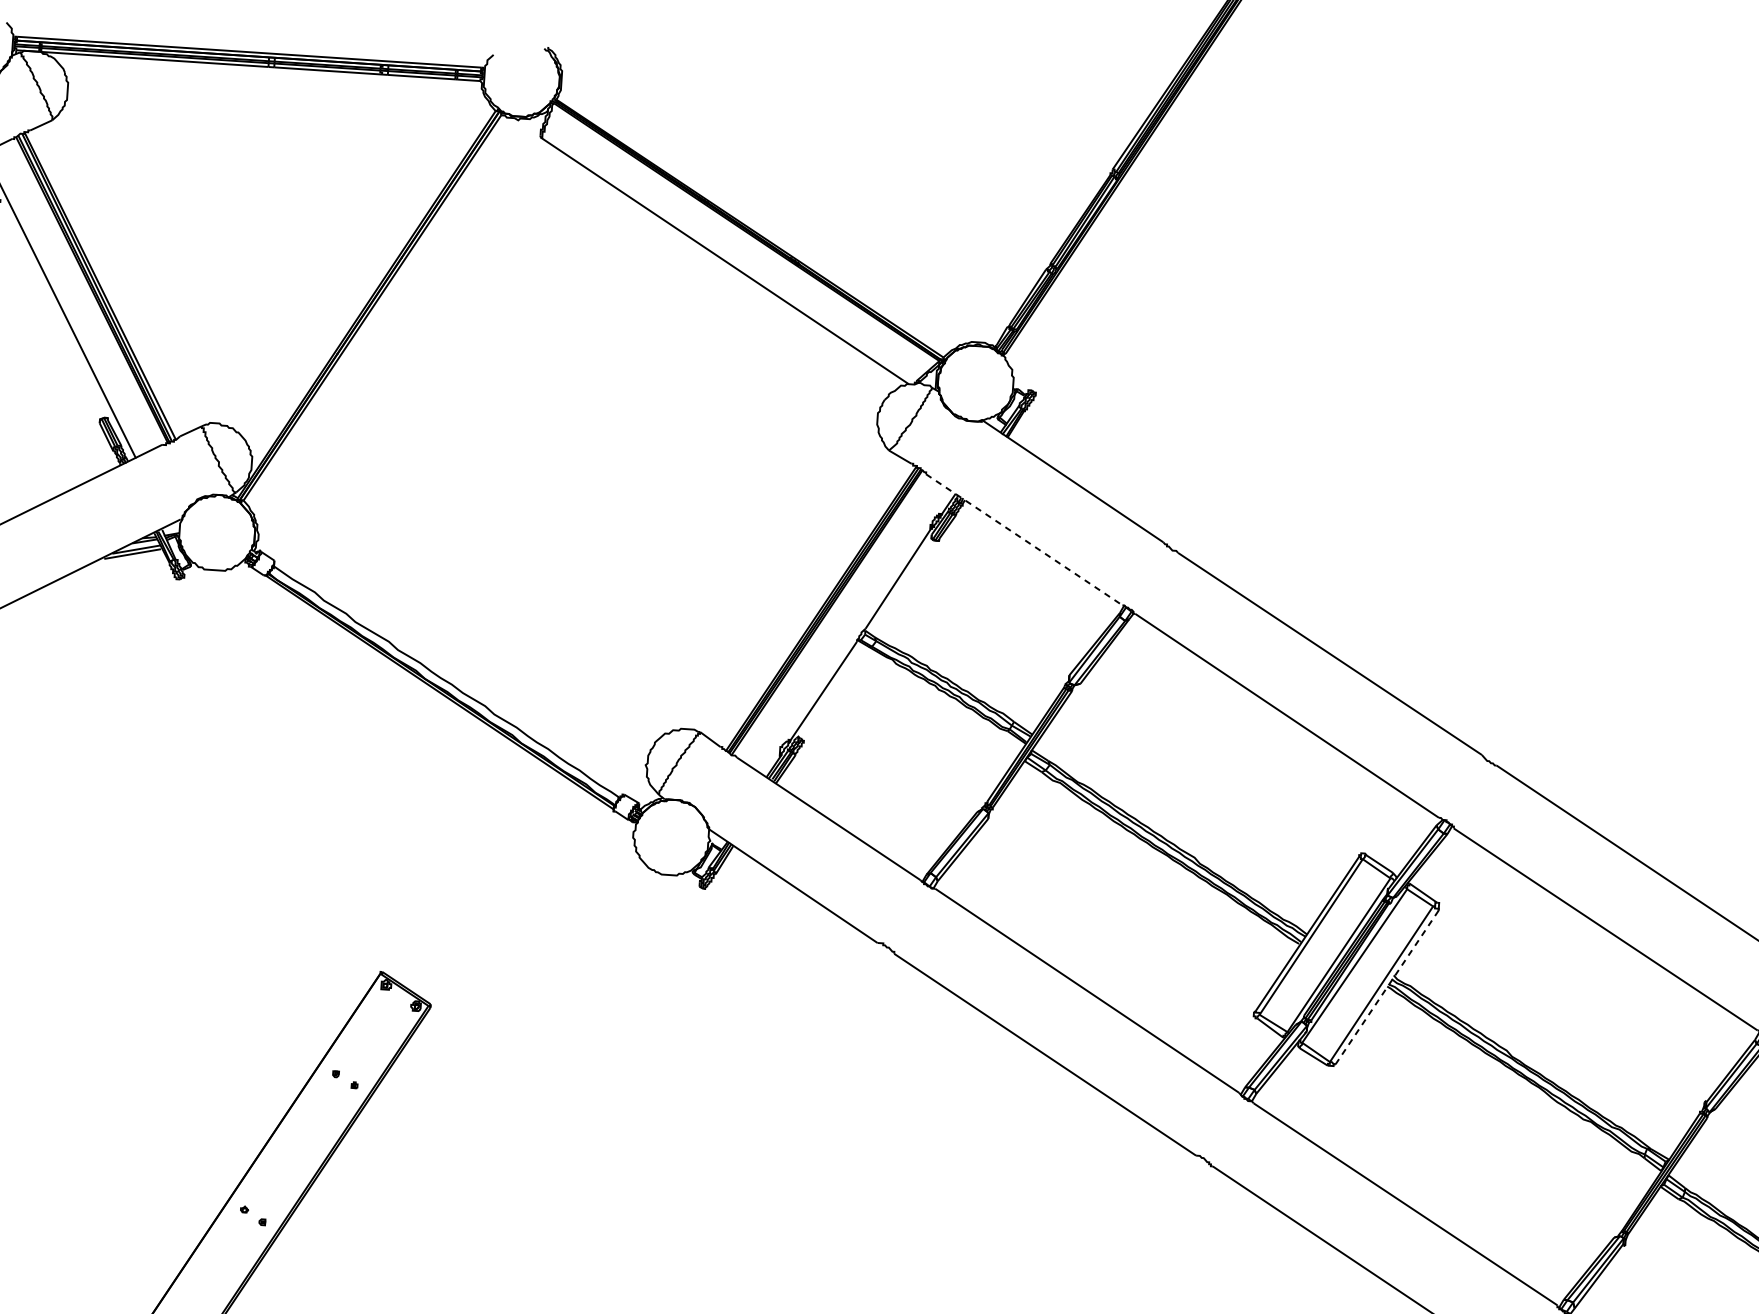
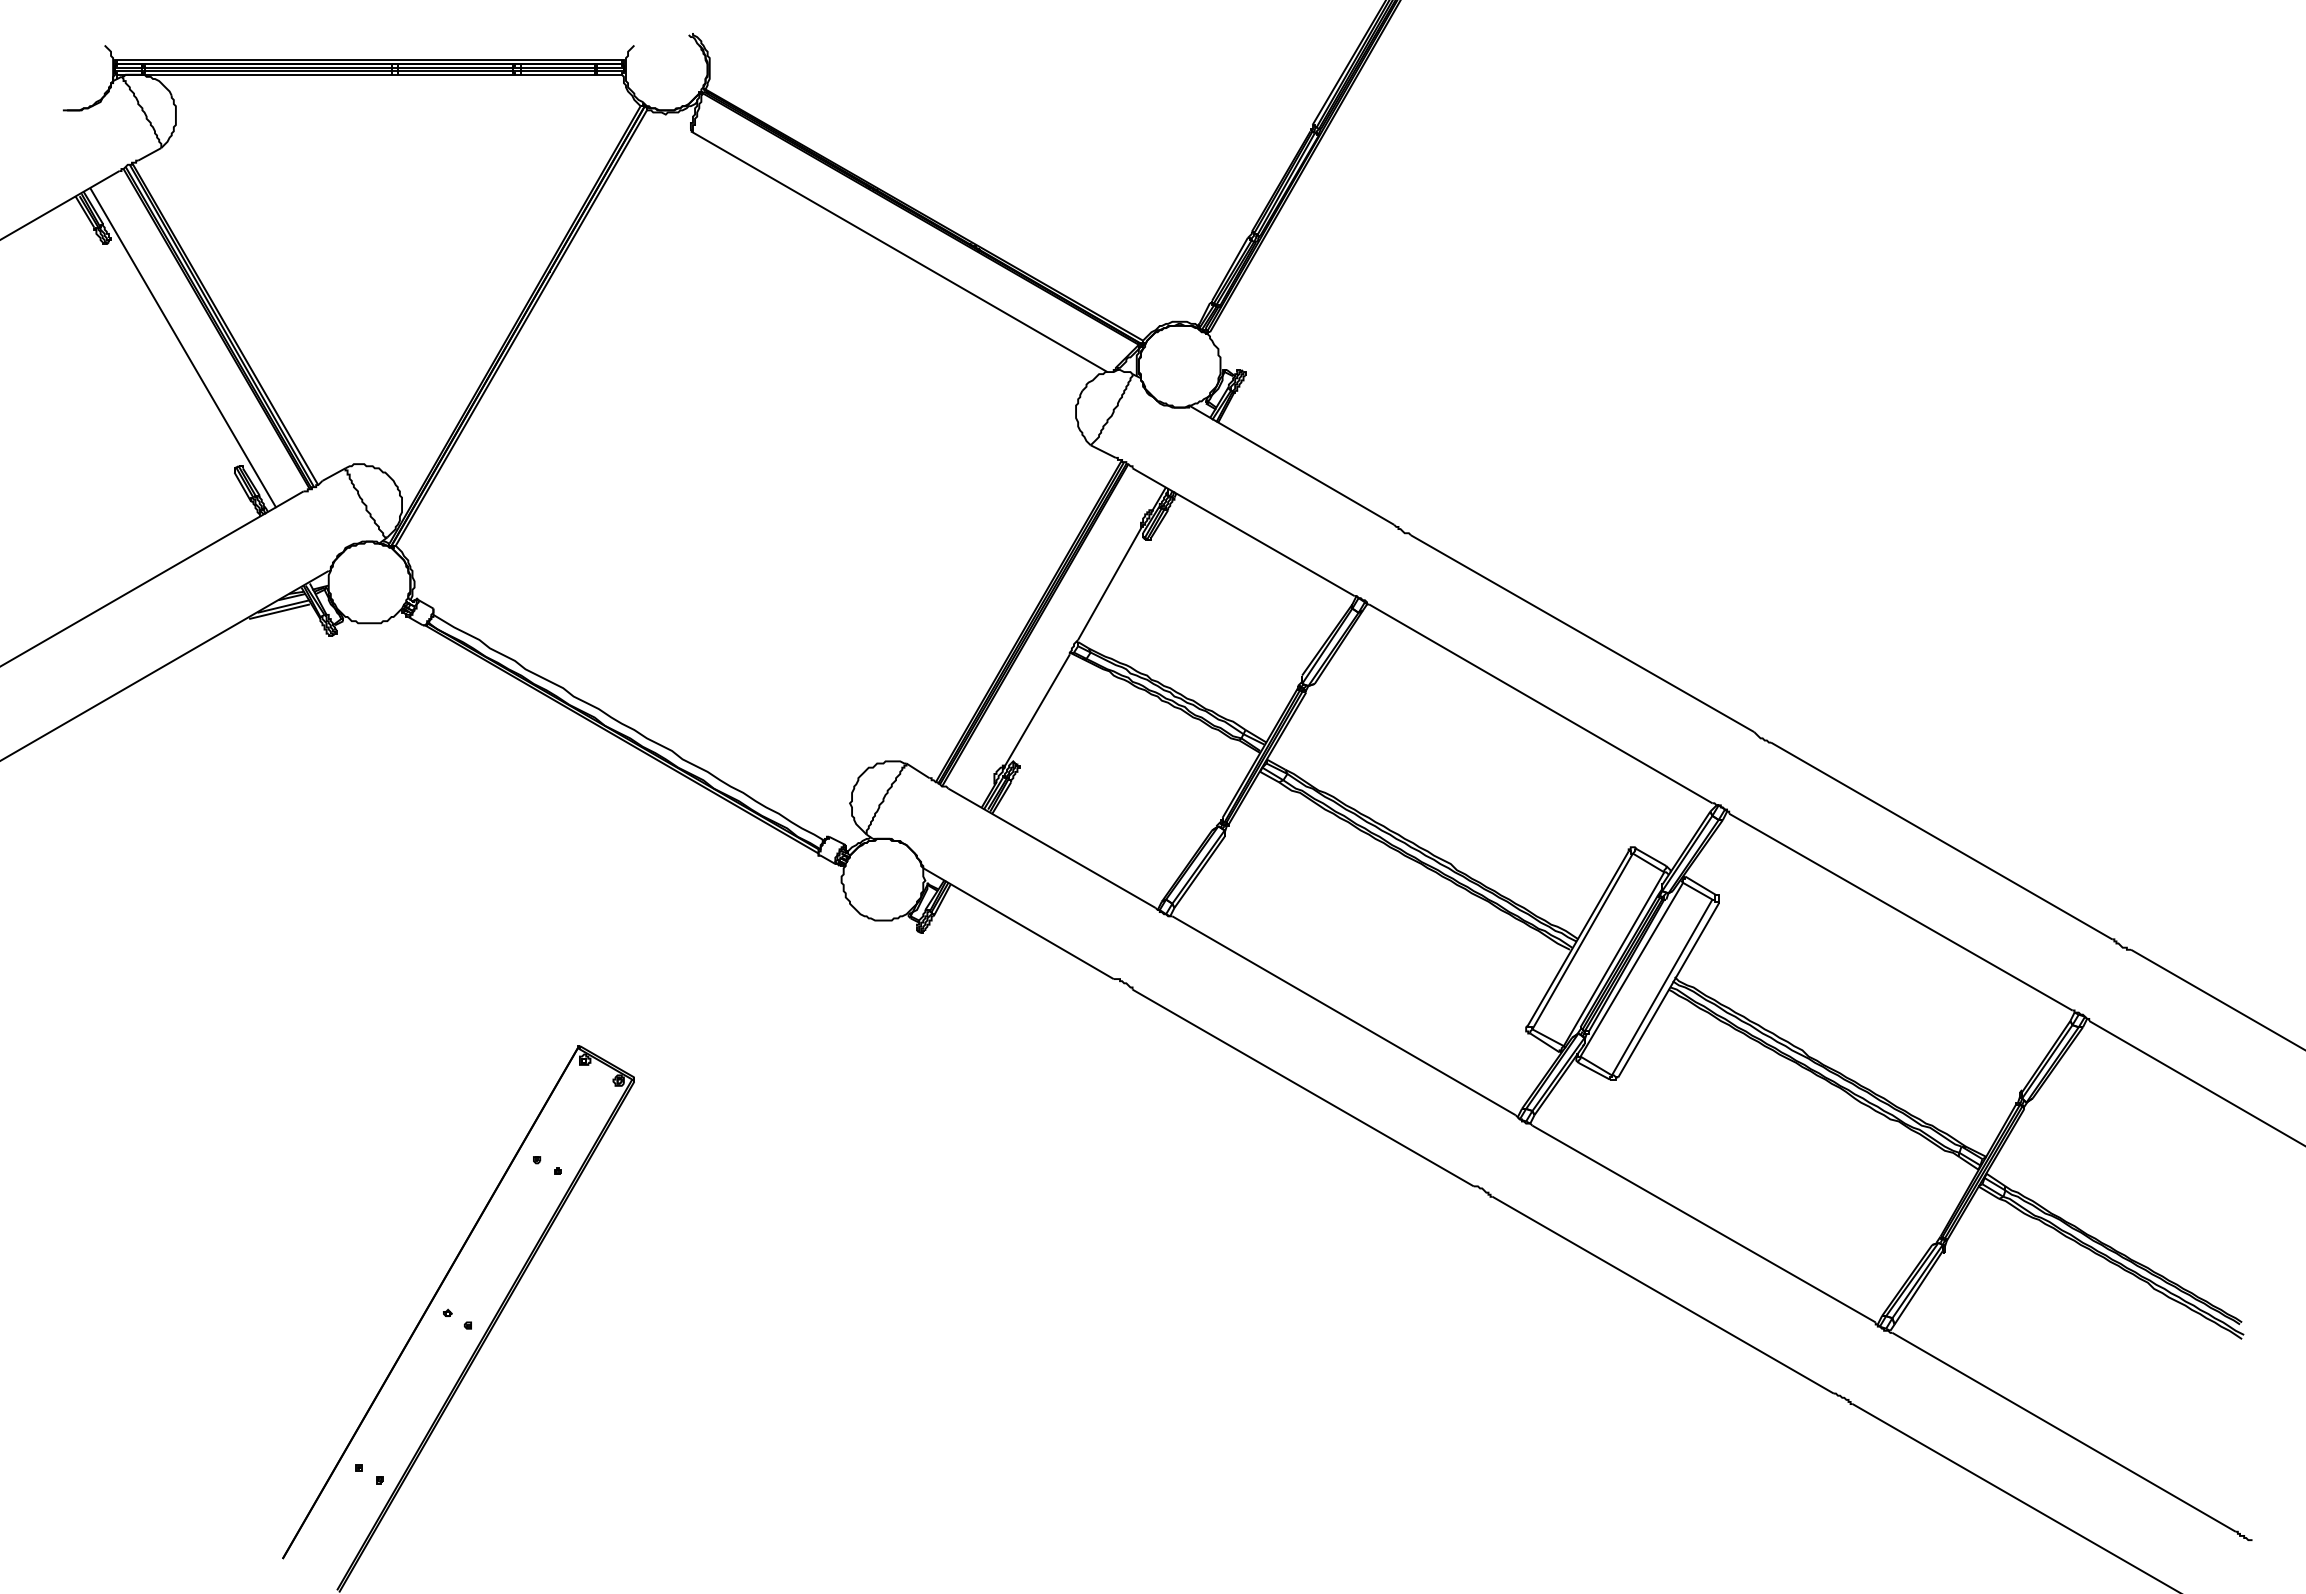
line: (1024, 540) -> (1243, 532), dashed -> solid
line: (1387, 988) -> (1668, 991), dashed -> solid

